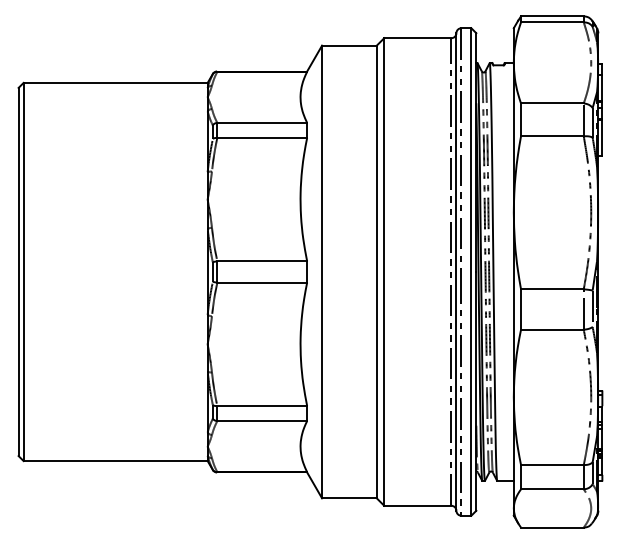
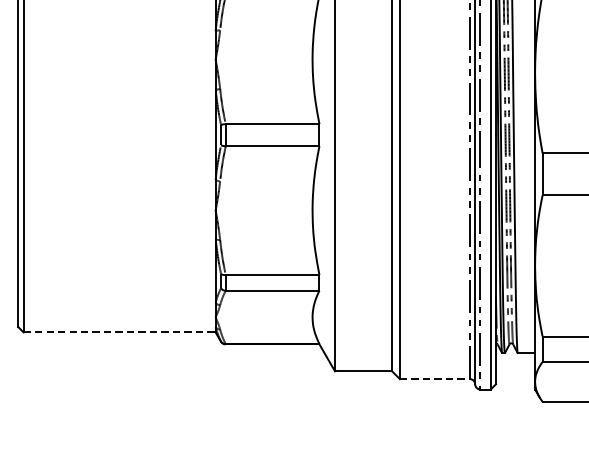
line: (116, 461) -> (120, 332), solid -> dashed
line: (417, 505) -> (434, 378), solid -> dashed

